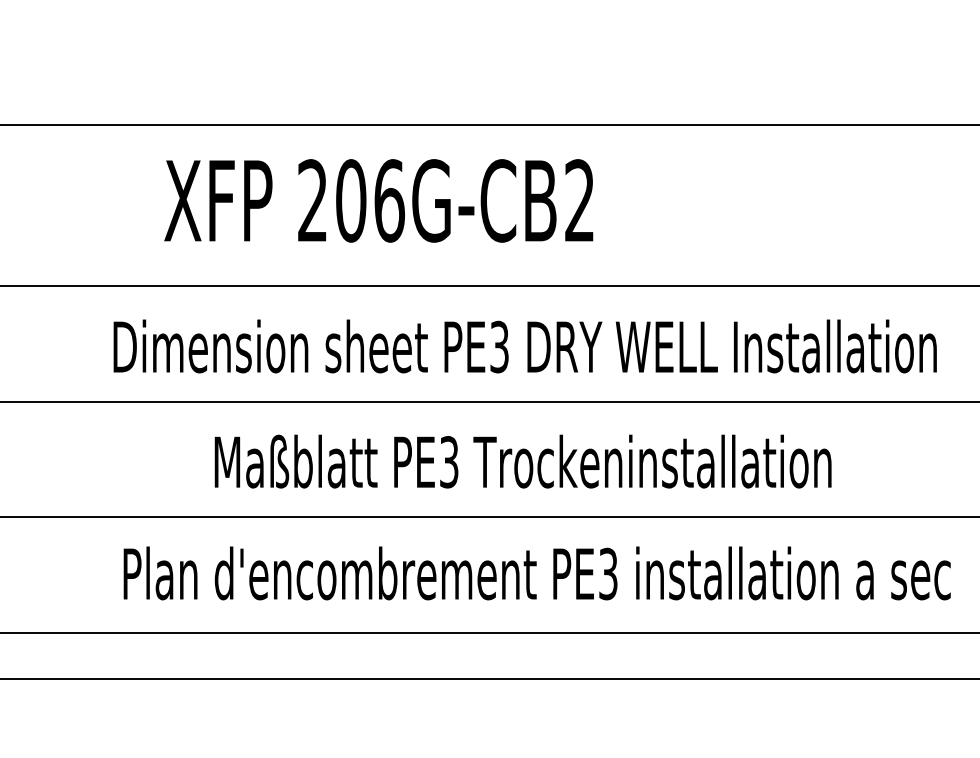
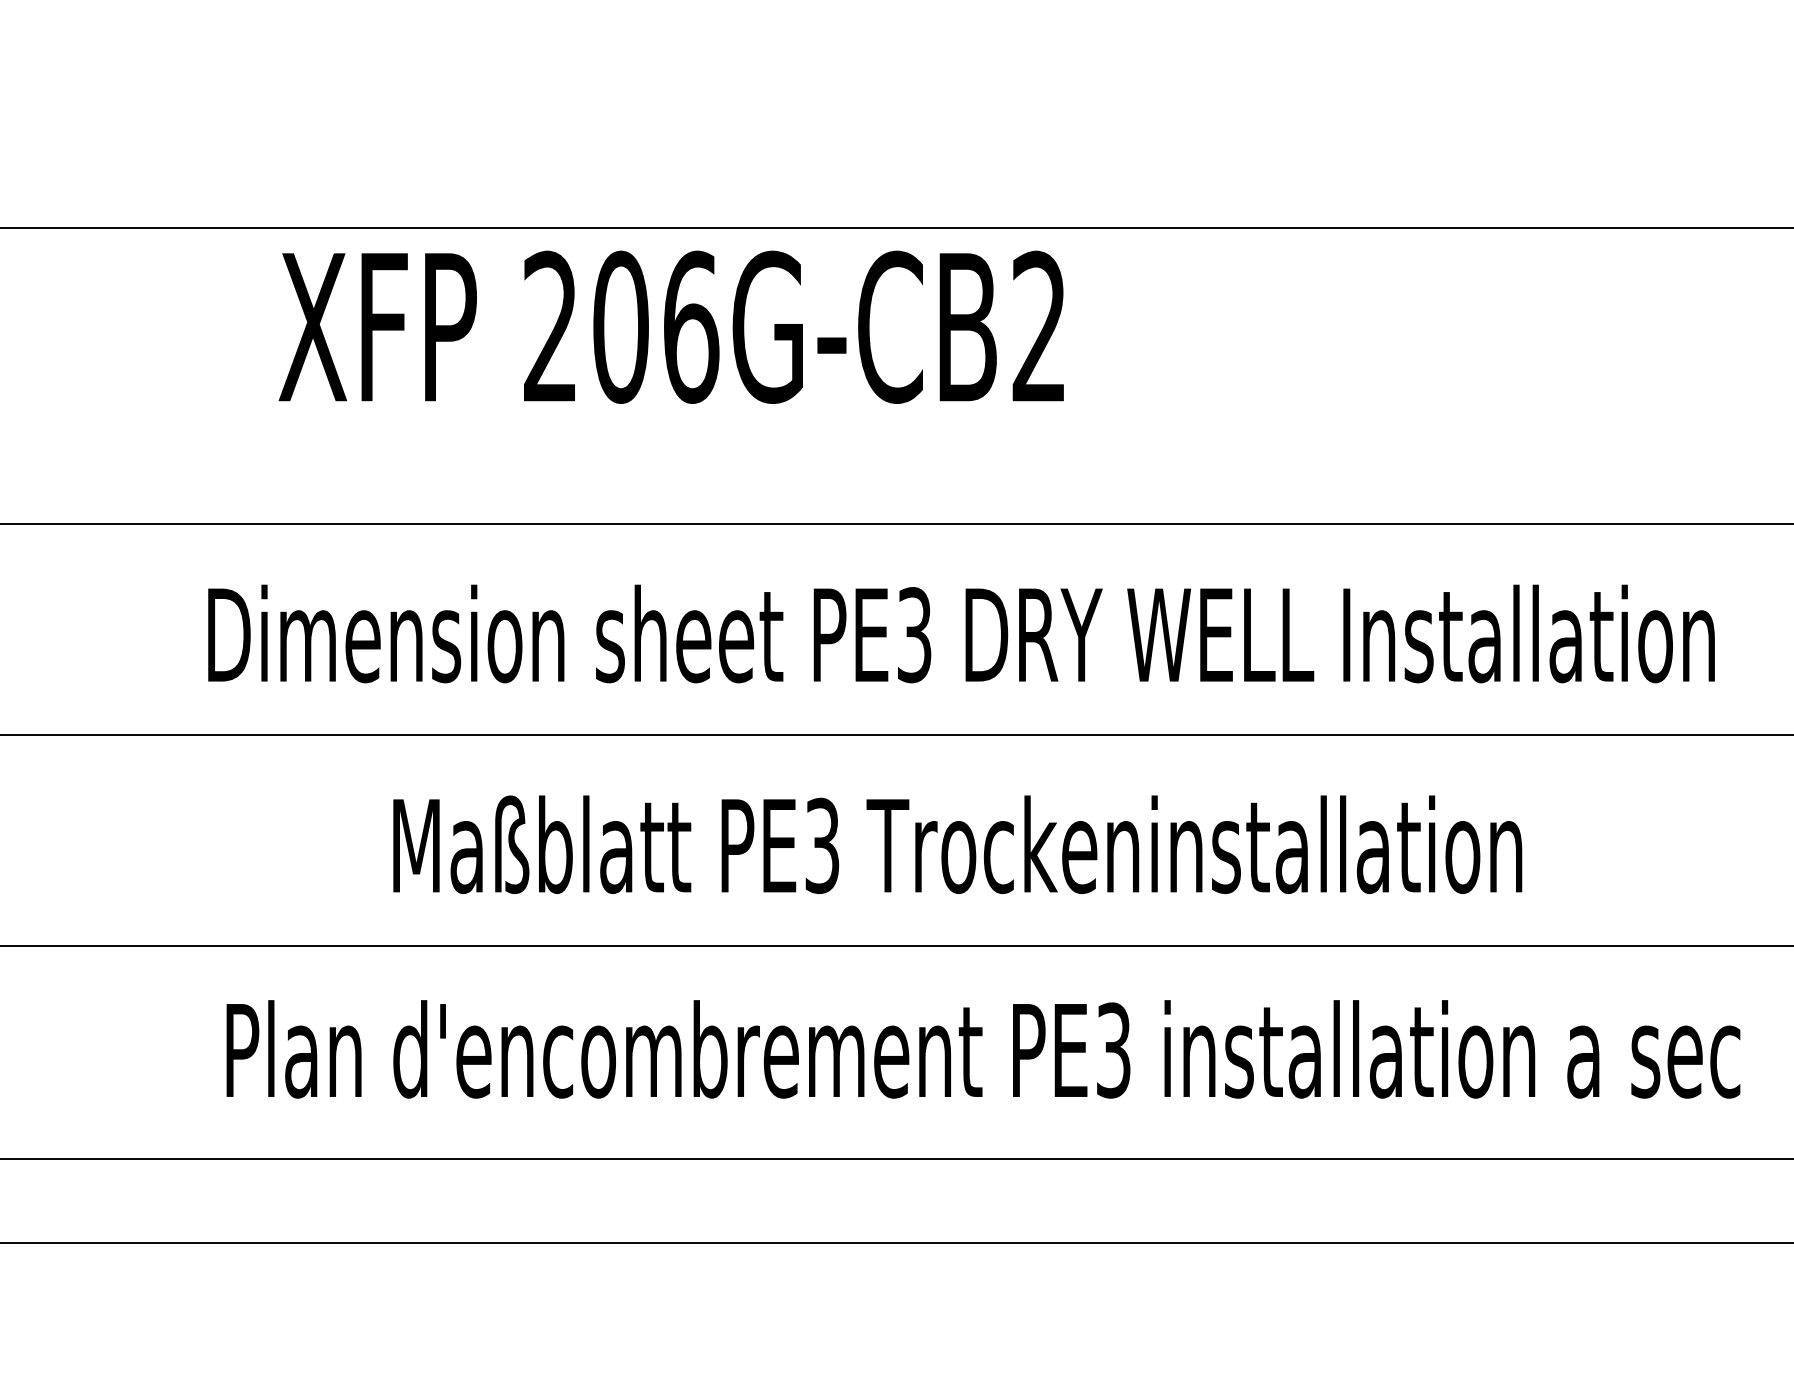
text: (378, 200) -> (670, 326), moved

